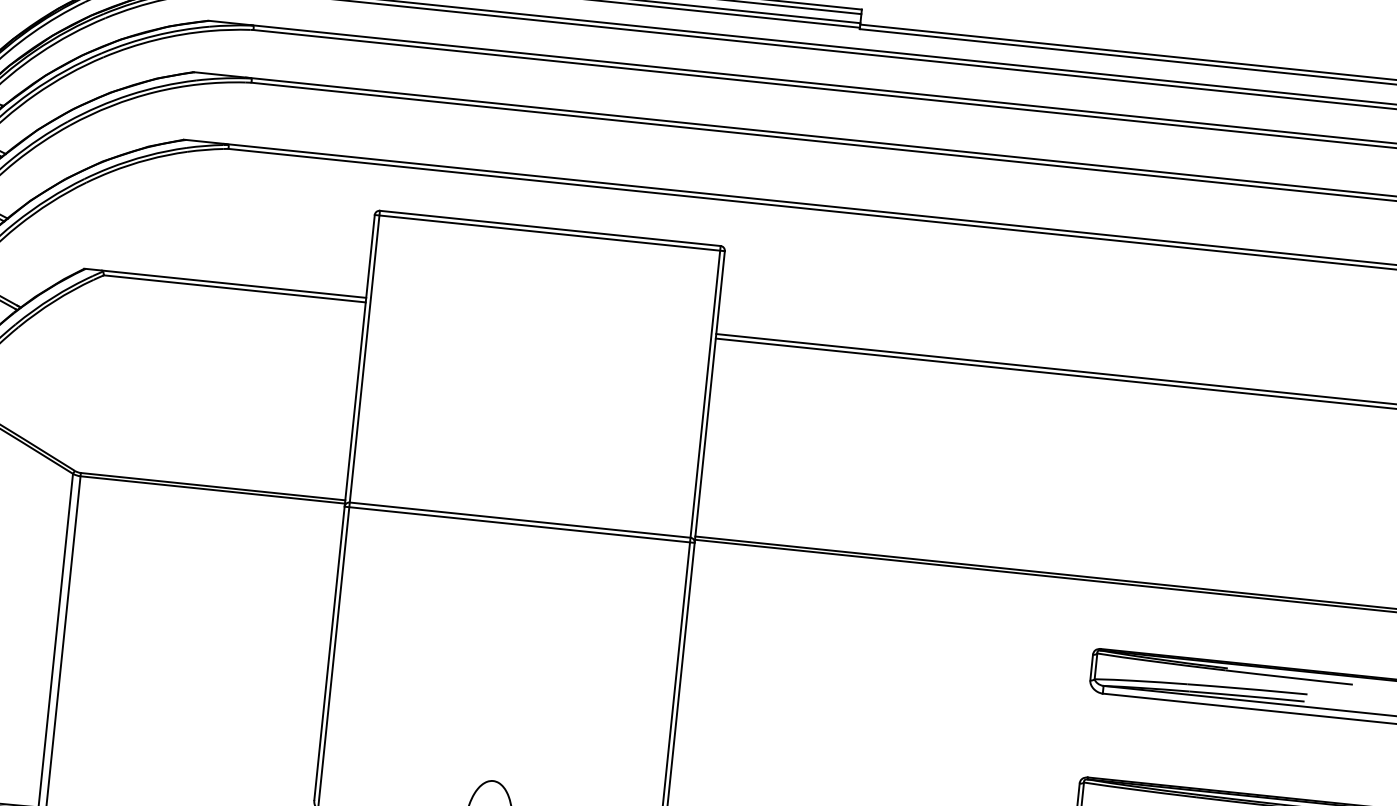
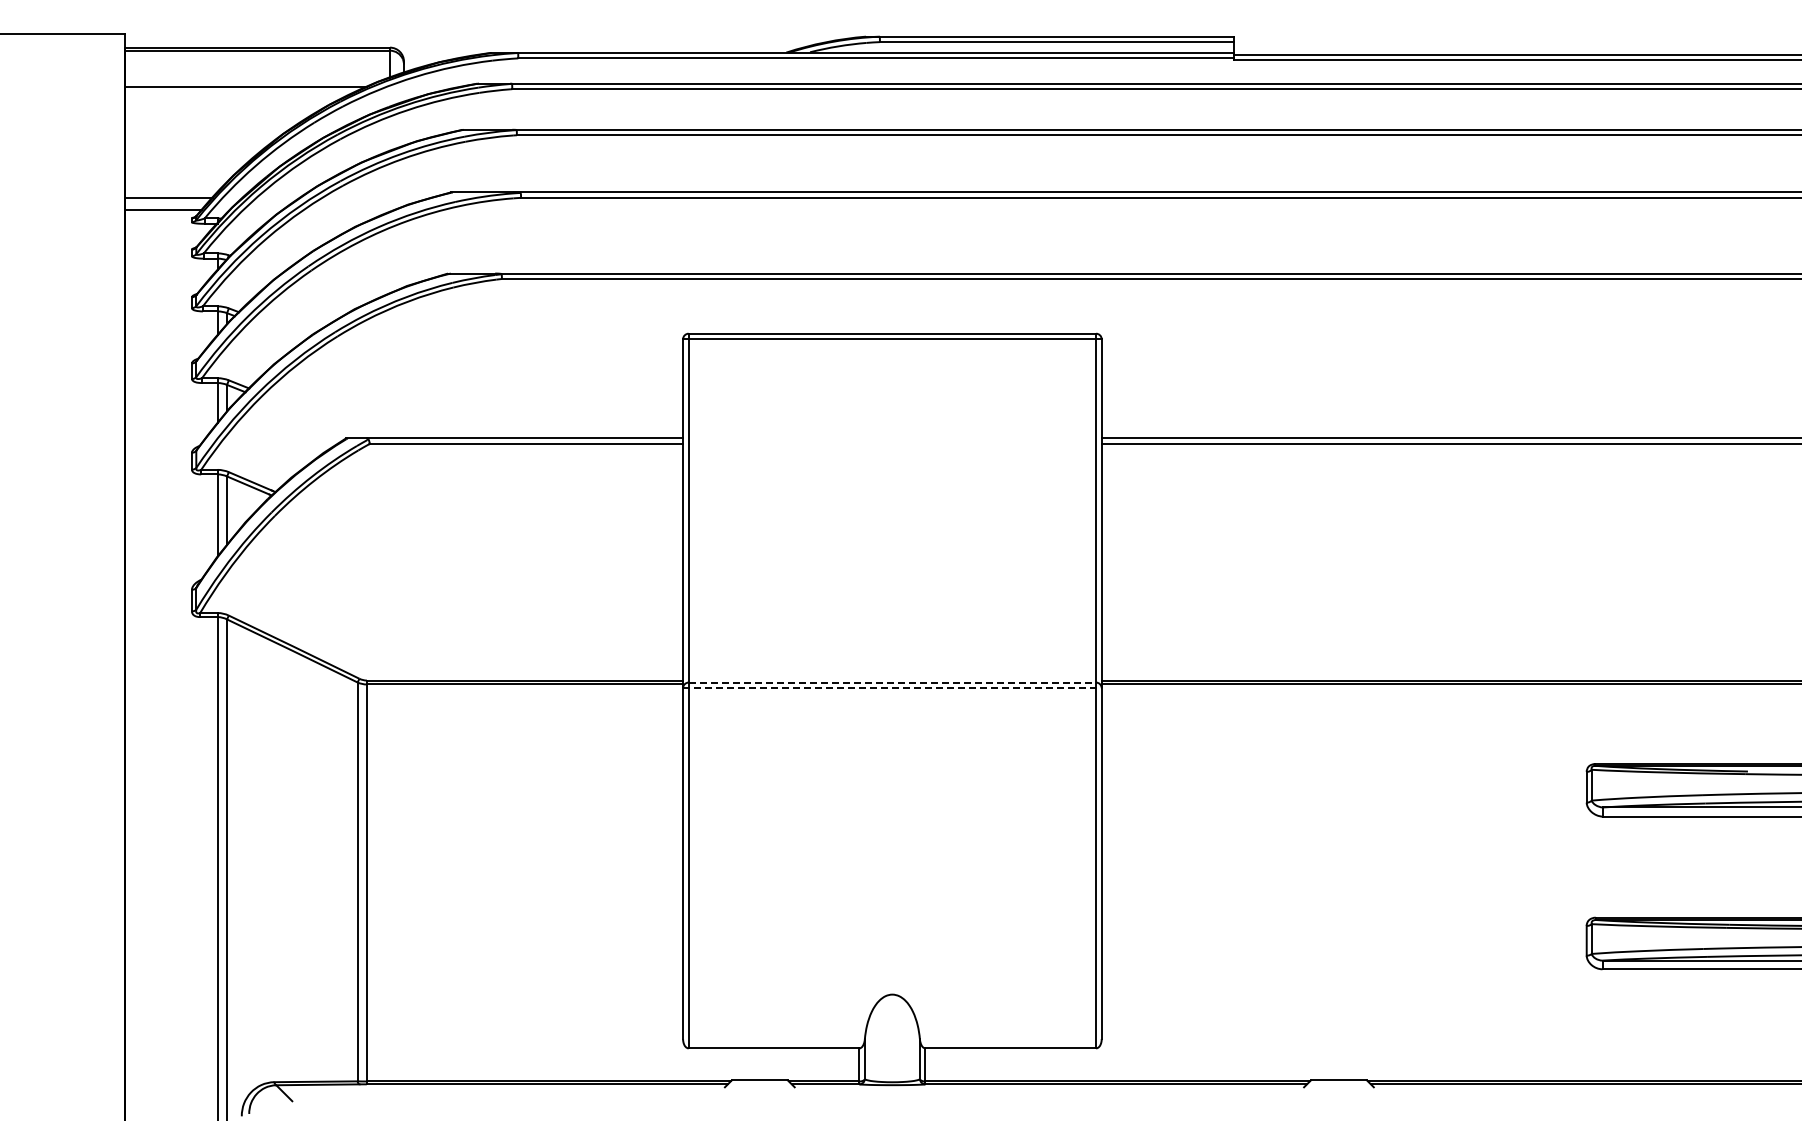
line: (520, 520) -> (892, 682), solid -> dashed
line: (519, 525) -> (892, 688), solid -> dashed

